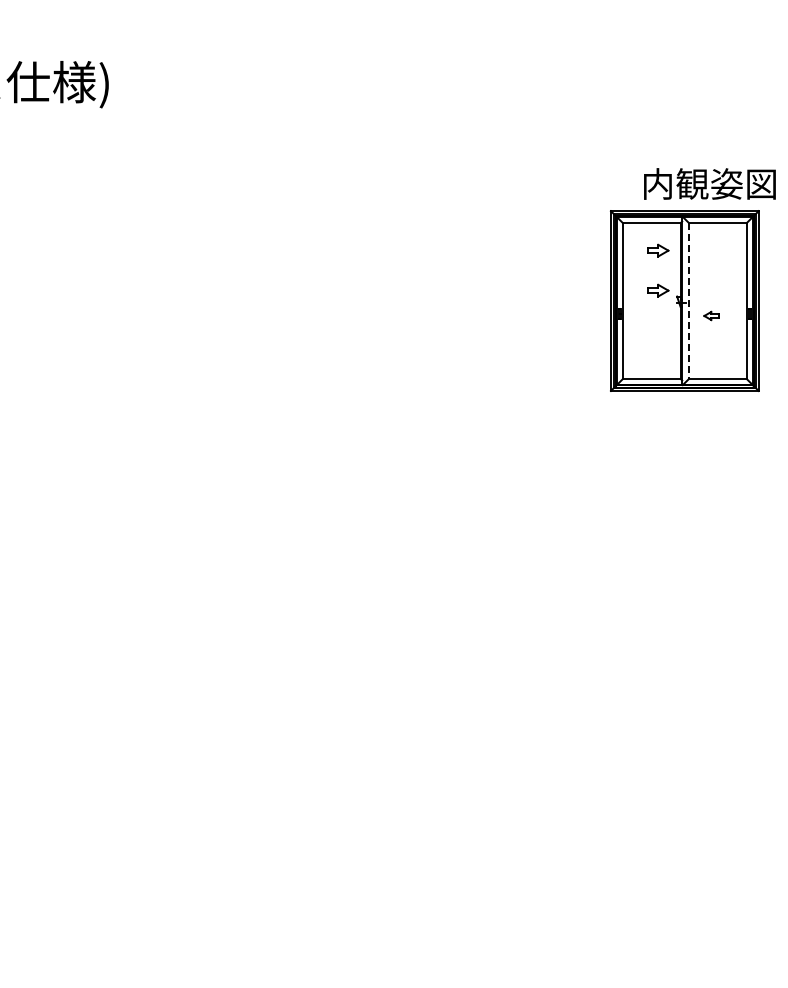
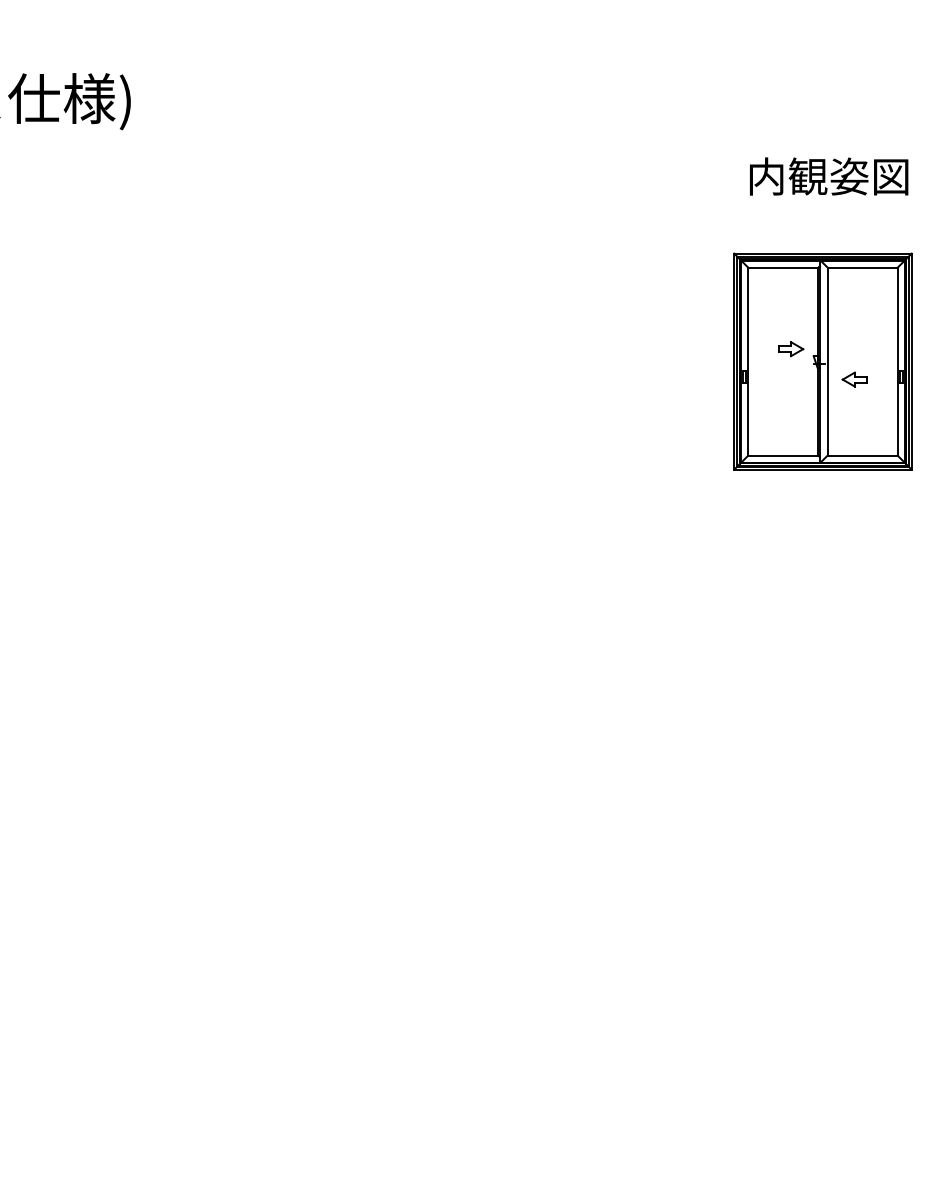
text: (709, 183) -> (828, 175), moved
part: (658, 250) -> (791, 300), removed
line: (688, 301) -> (827, 362), dashed -> solid
part: (711, 315) -> (855, 379), size x1.43

